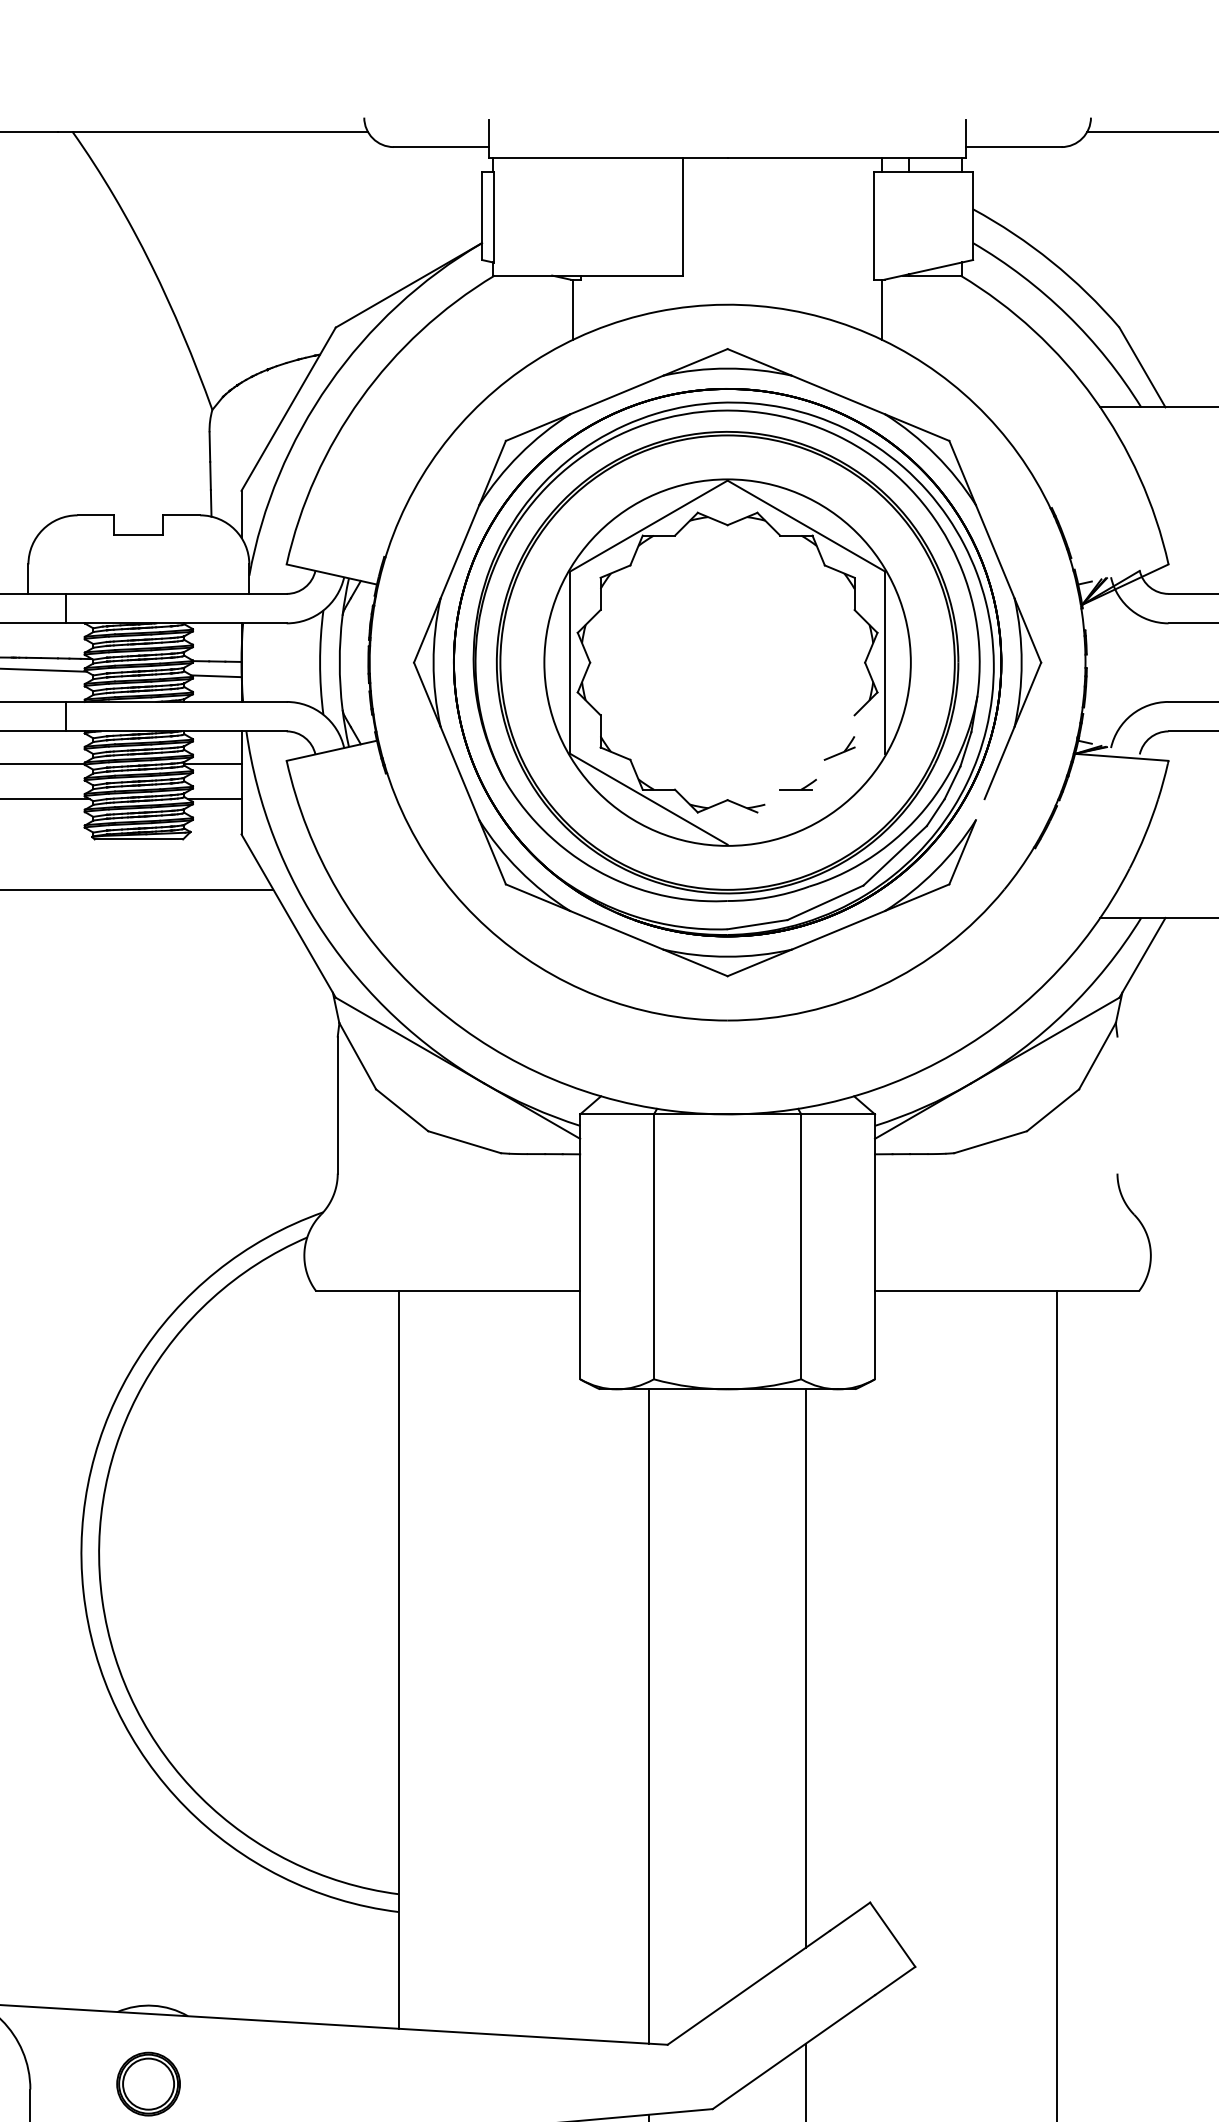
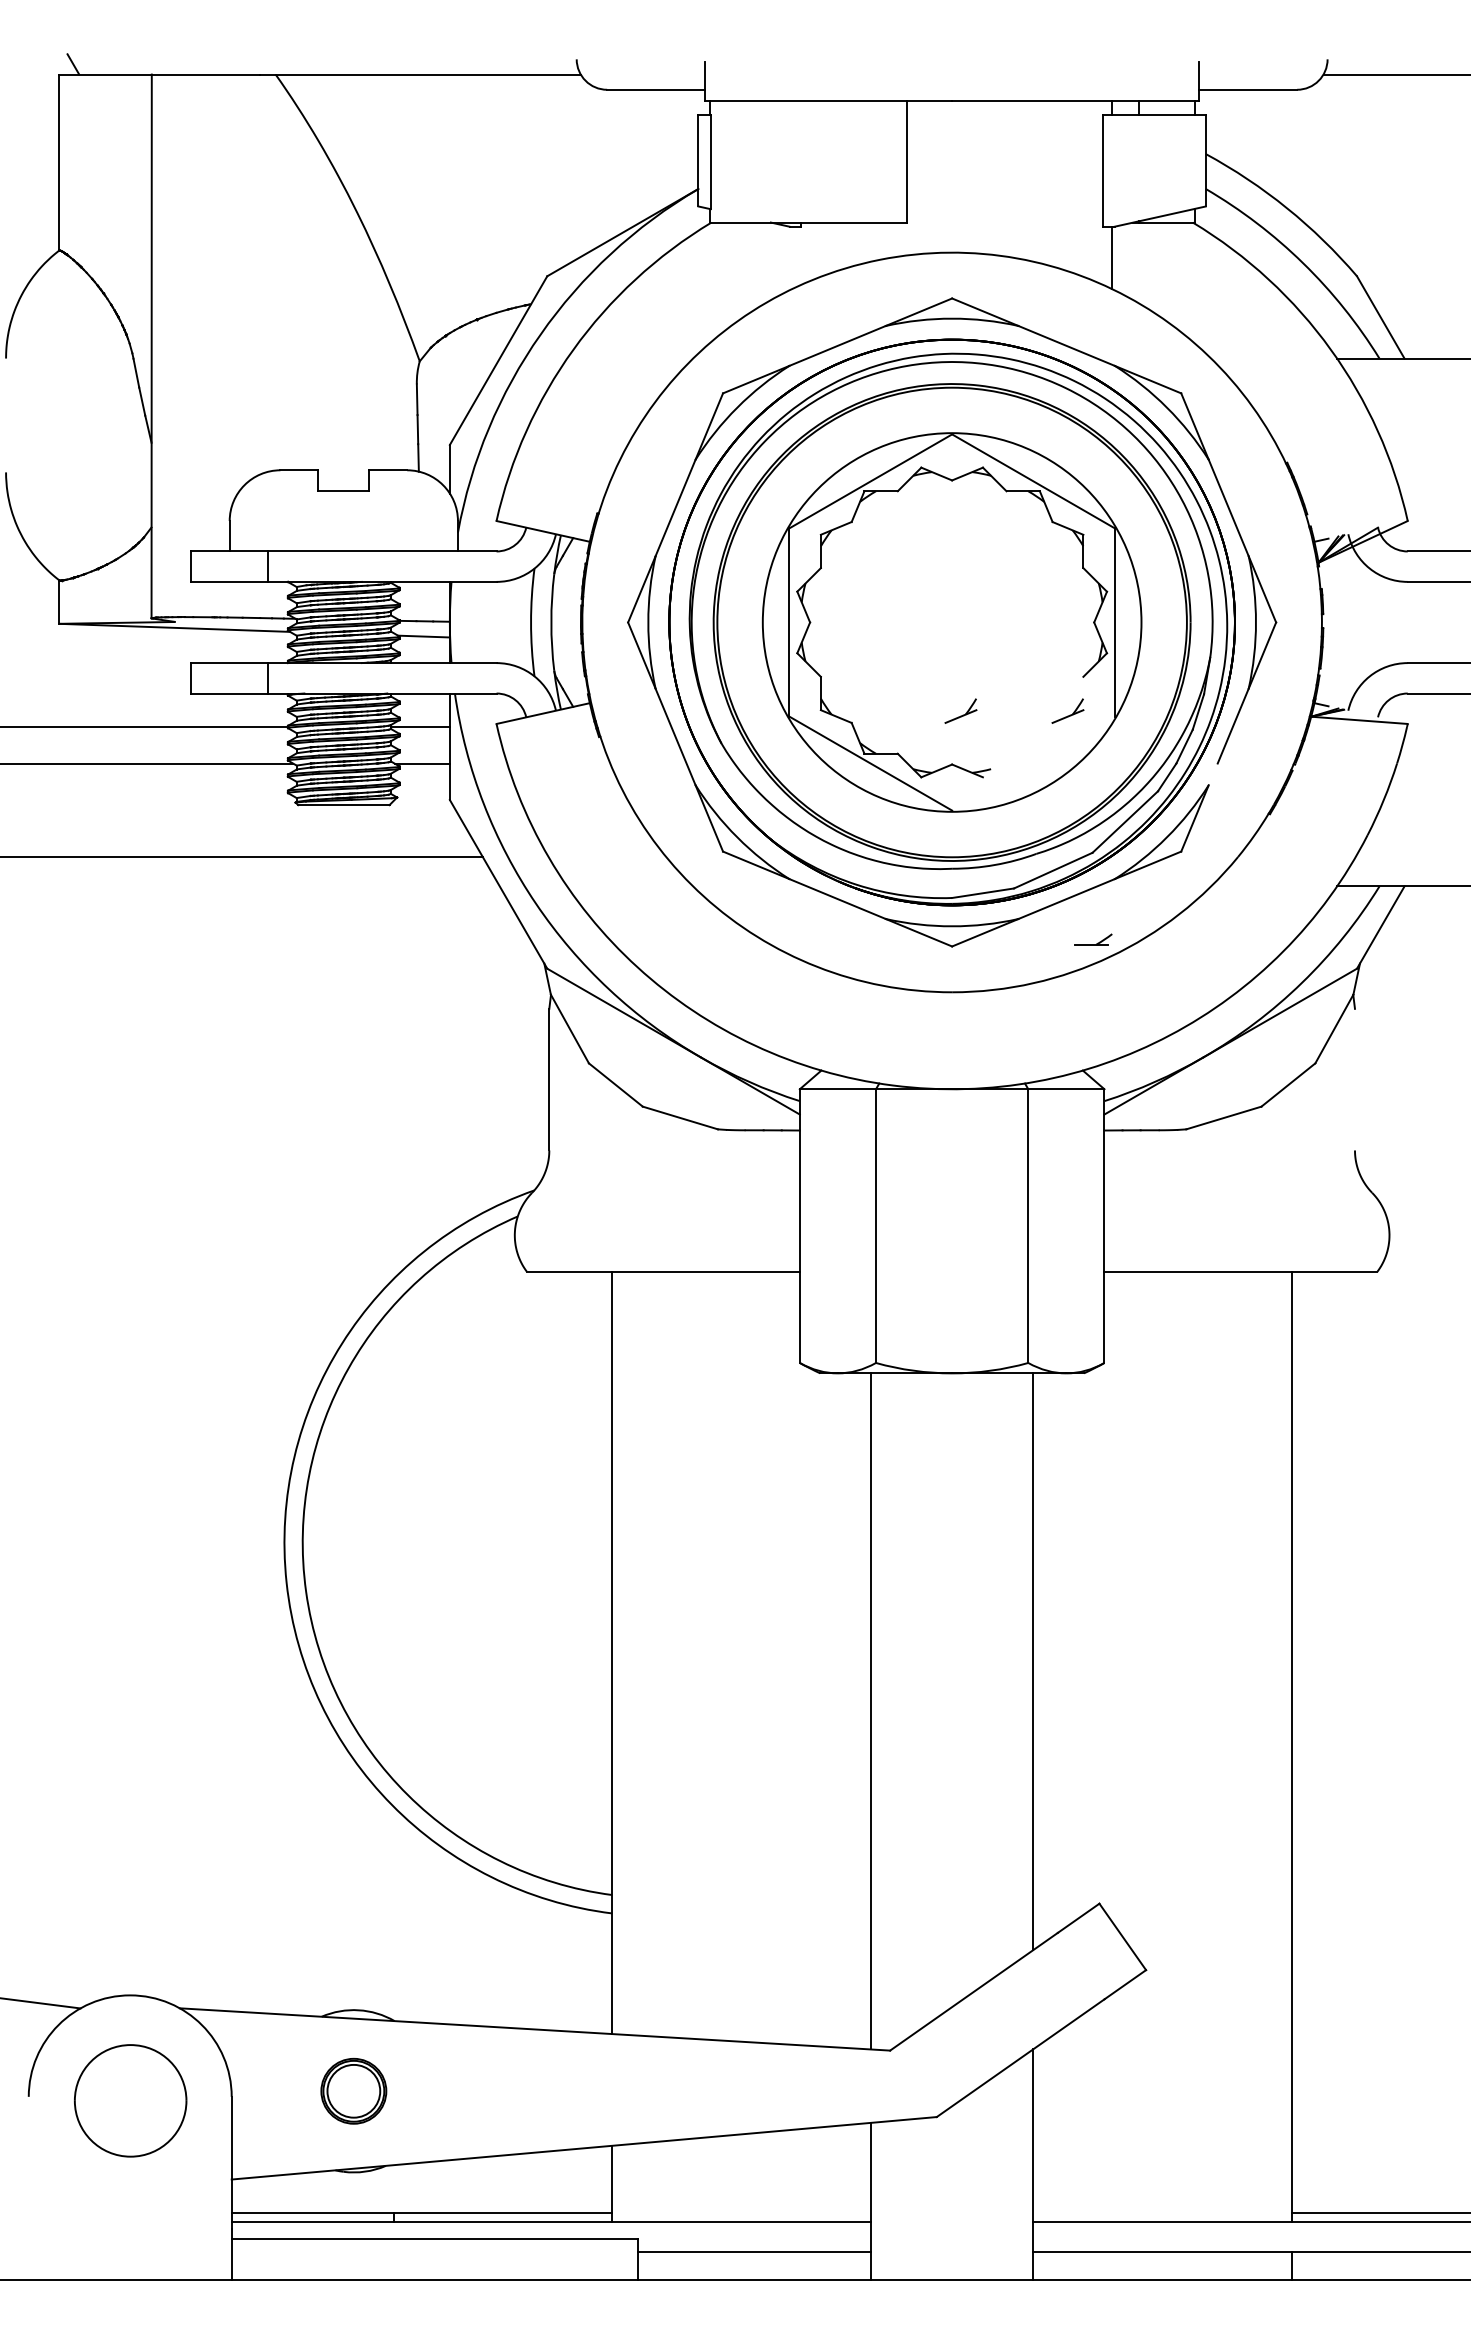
line: (573, 309) -> (792, 257), removed
part: (735, 747) -> (960, 710), added
part: (798, 784) -> (1093, 939), moved

